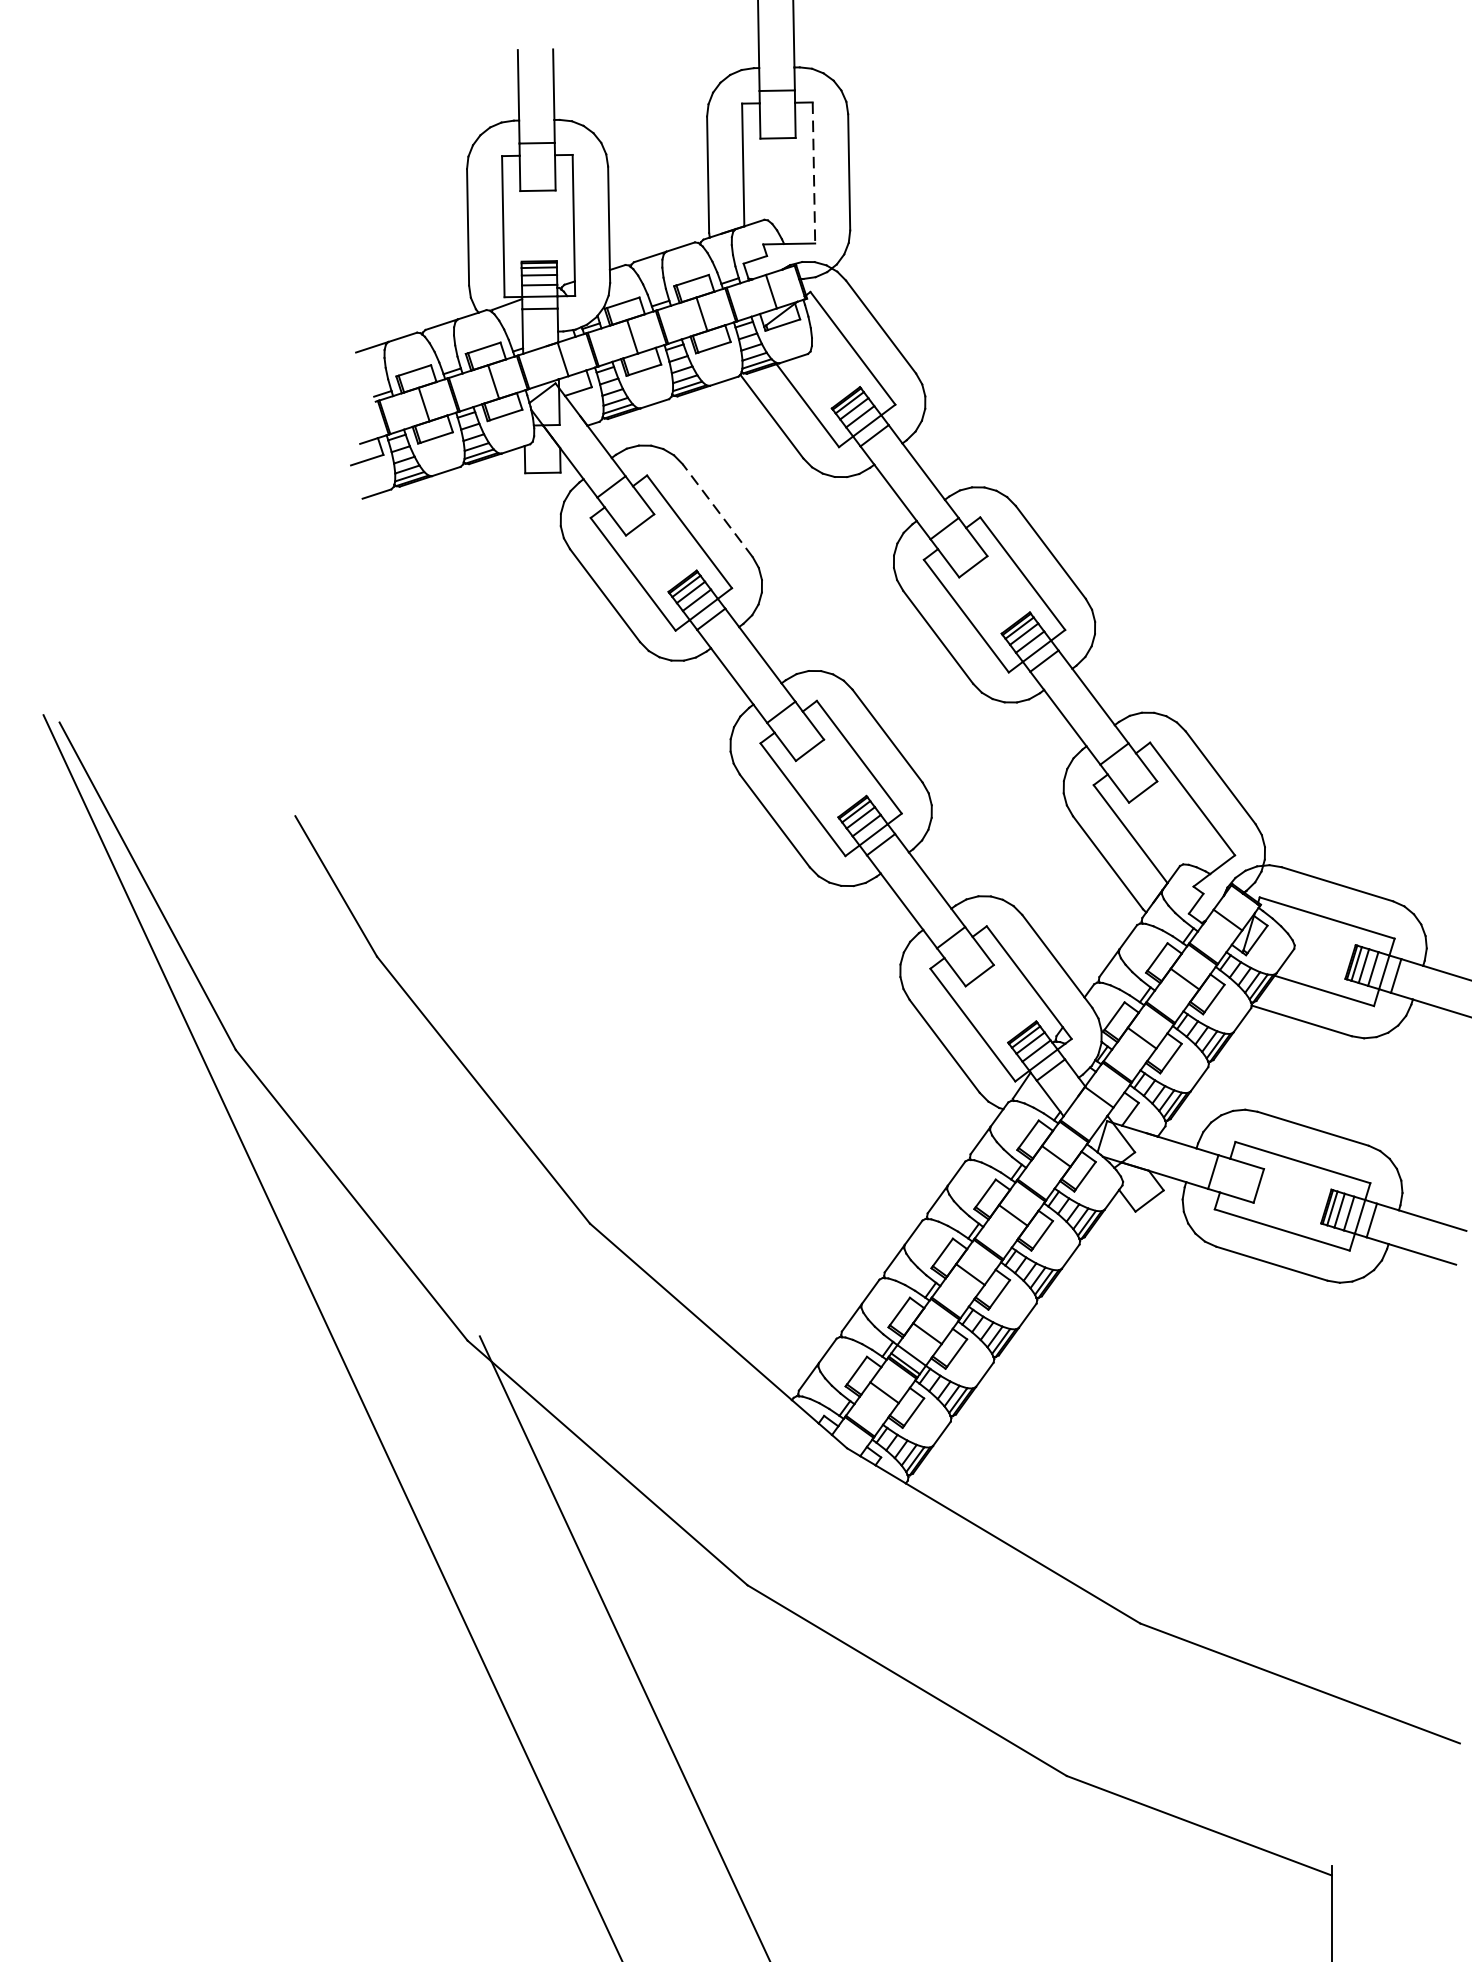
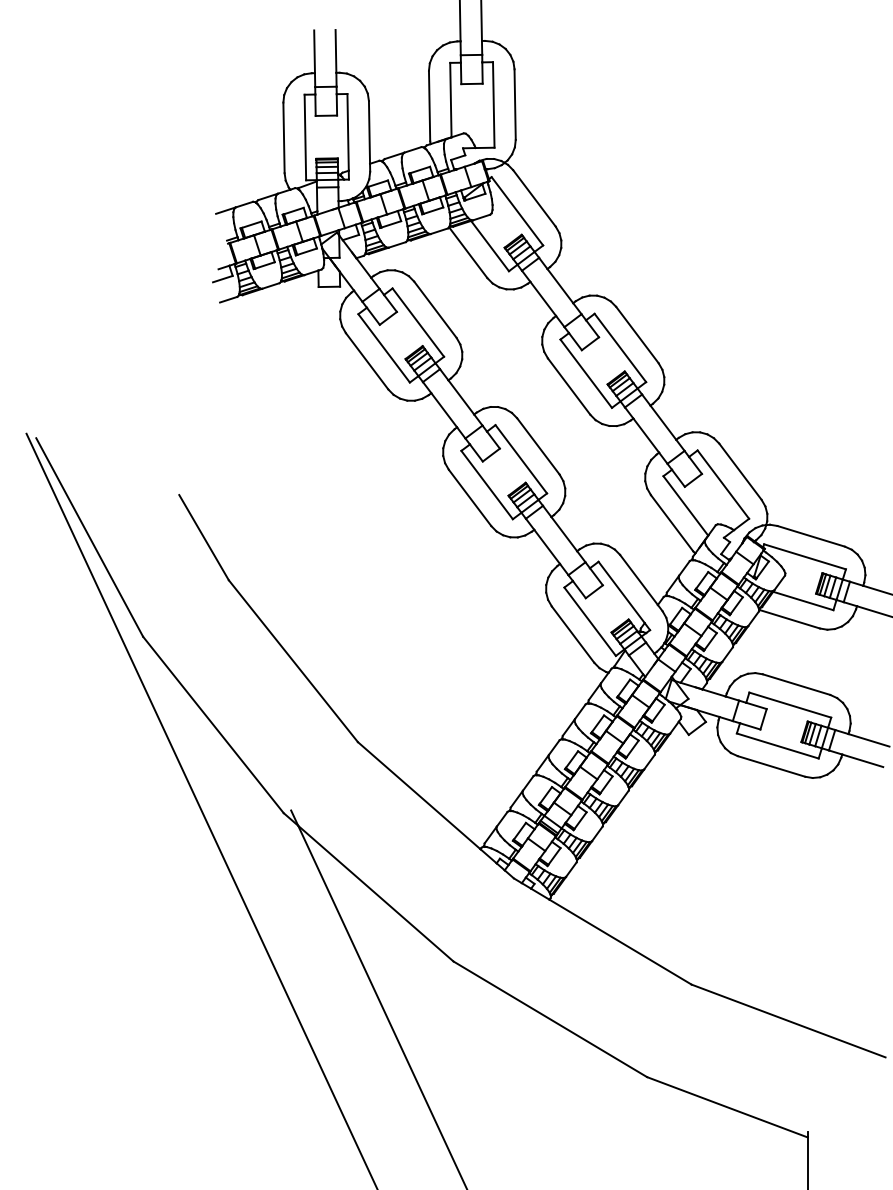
line: (813, 172) -> (493, 104), dashed -> solid
line: (717, 510) -> (435, 309), dashed -> solid

